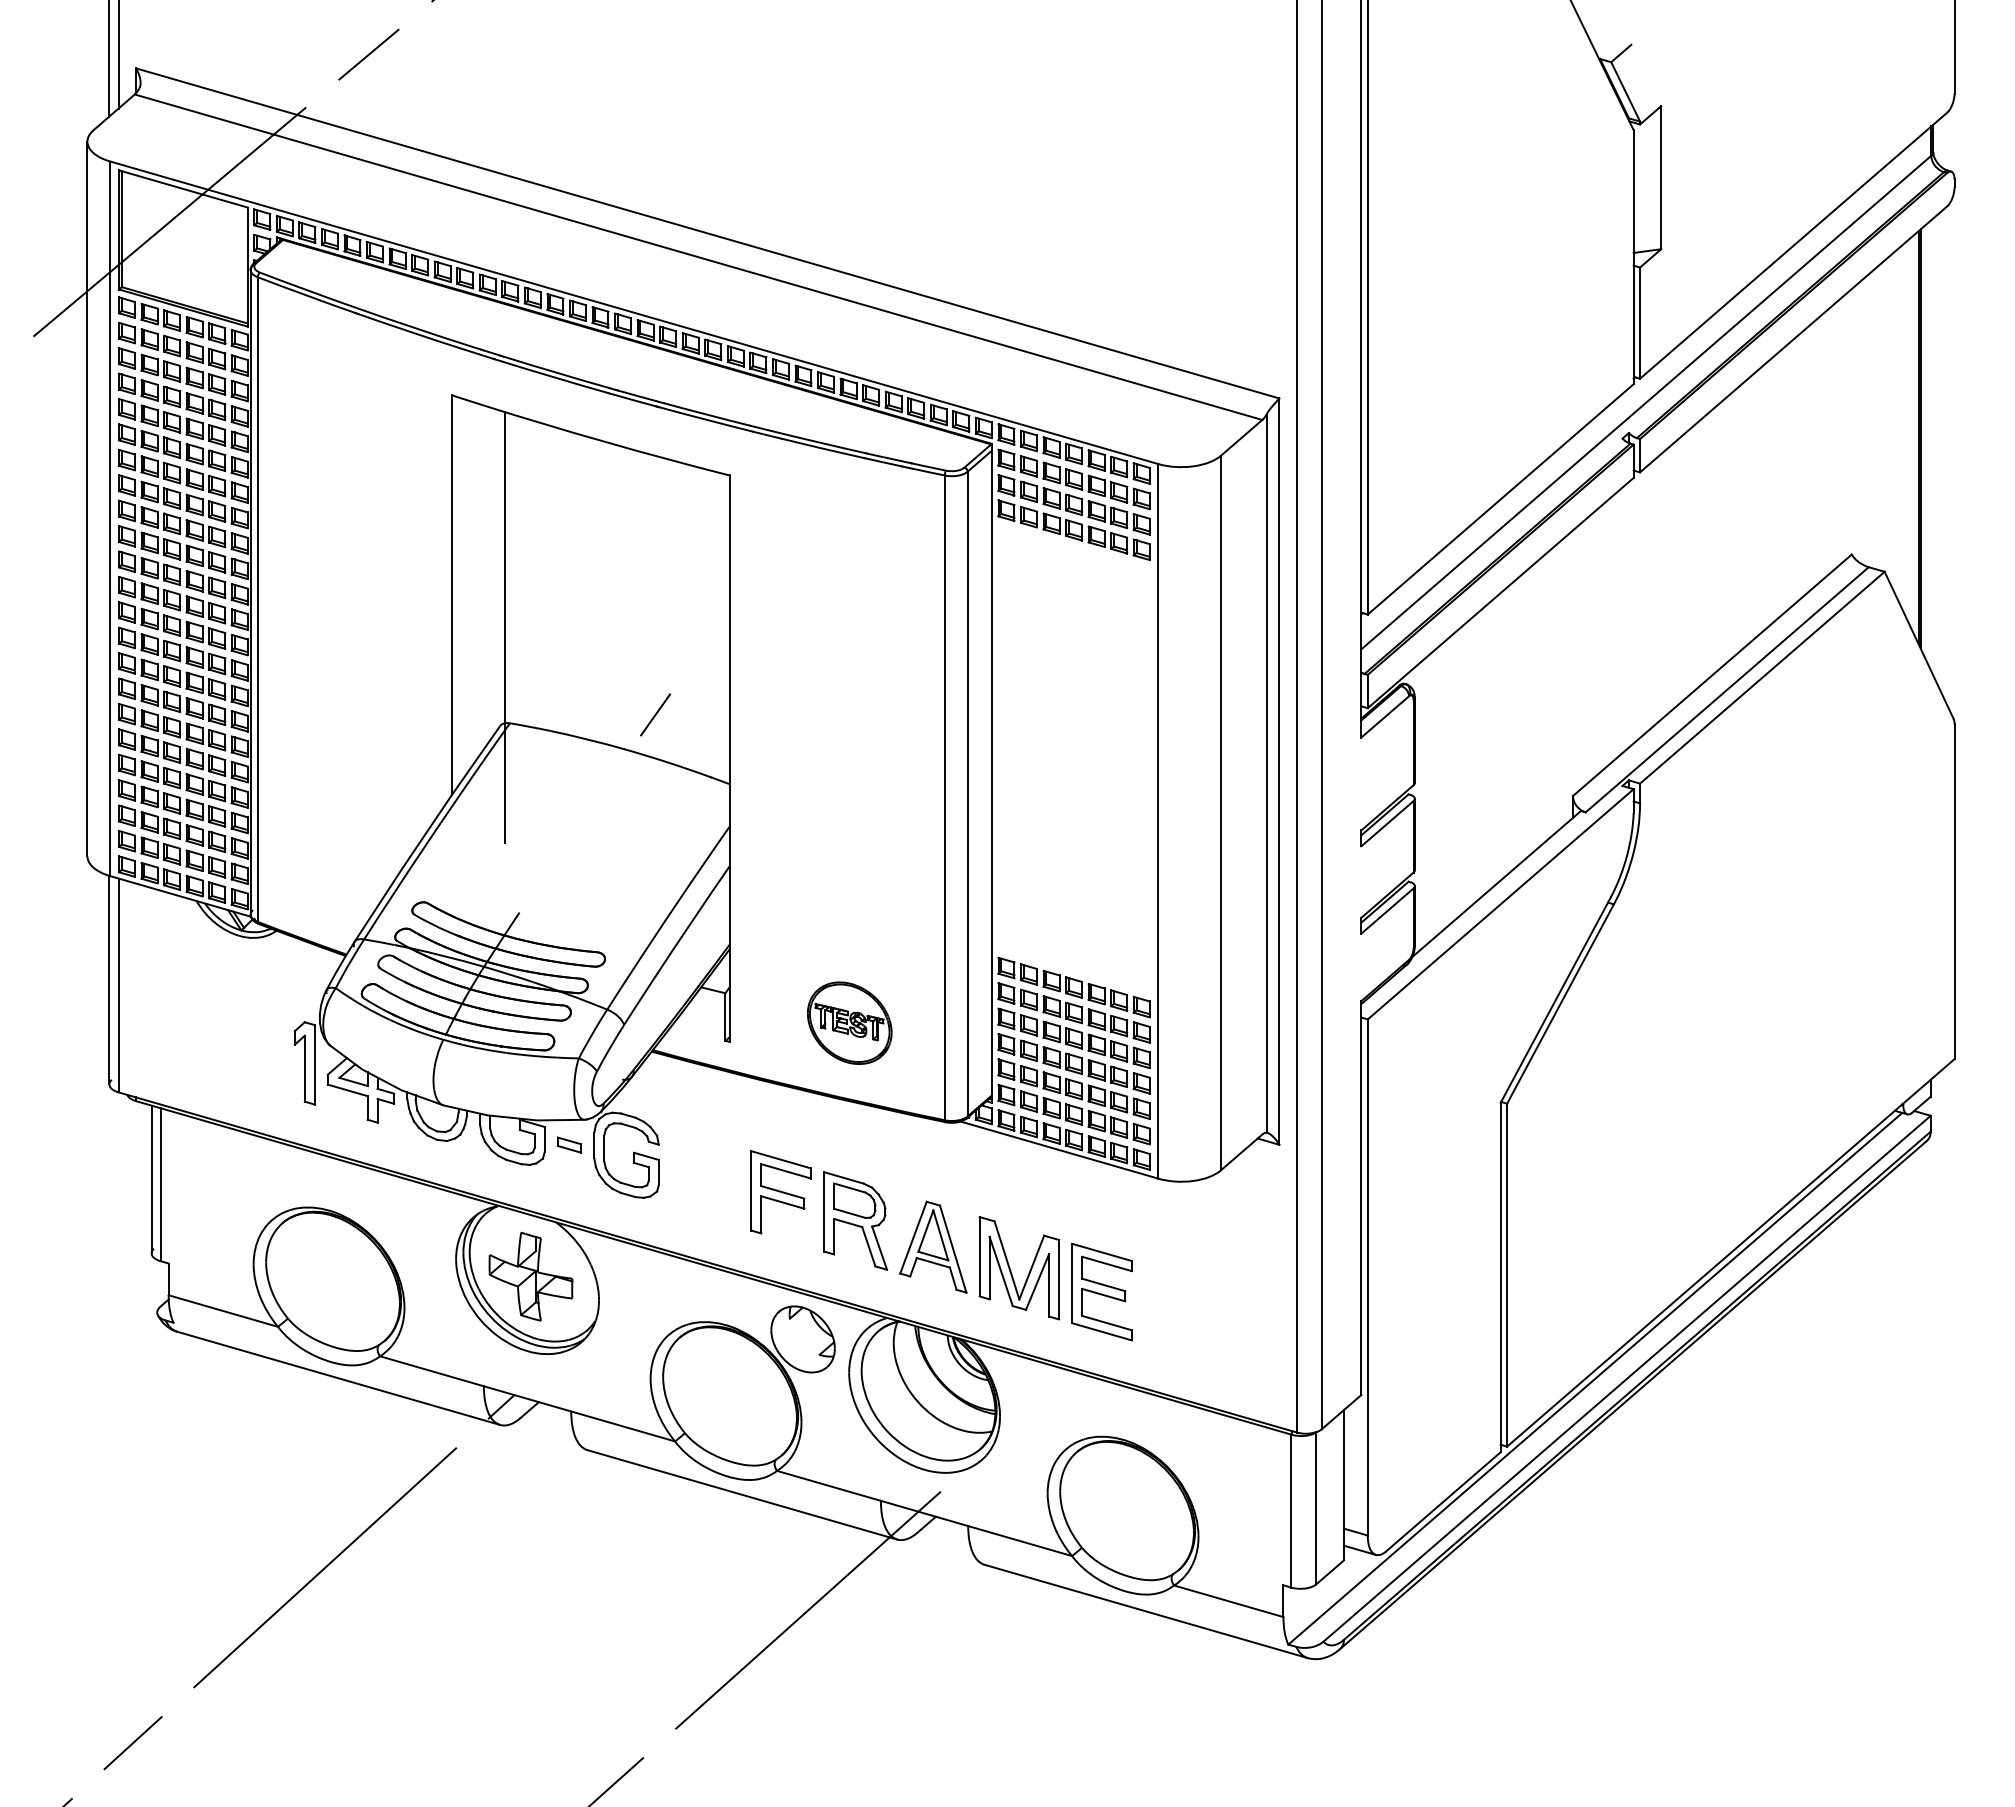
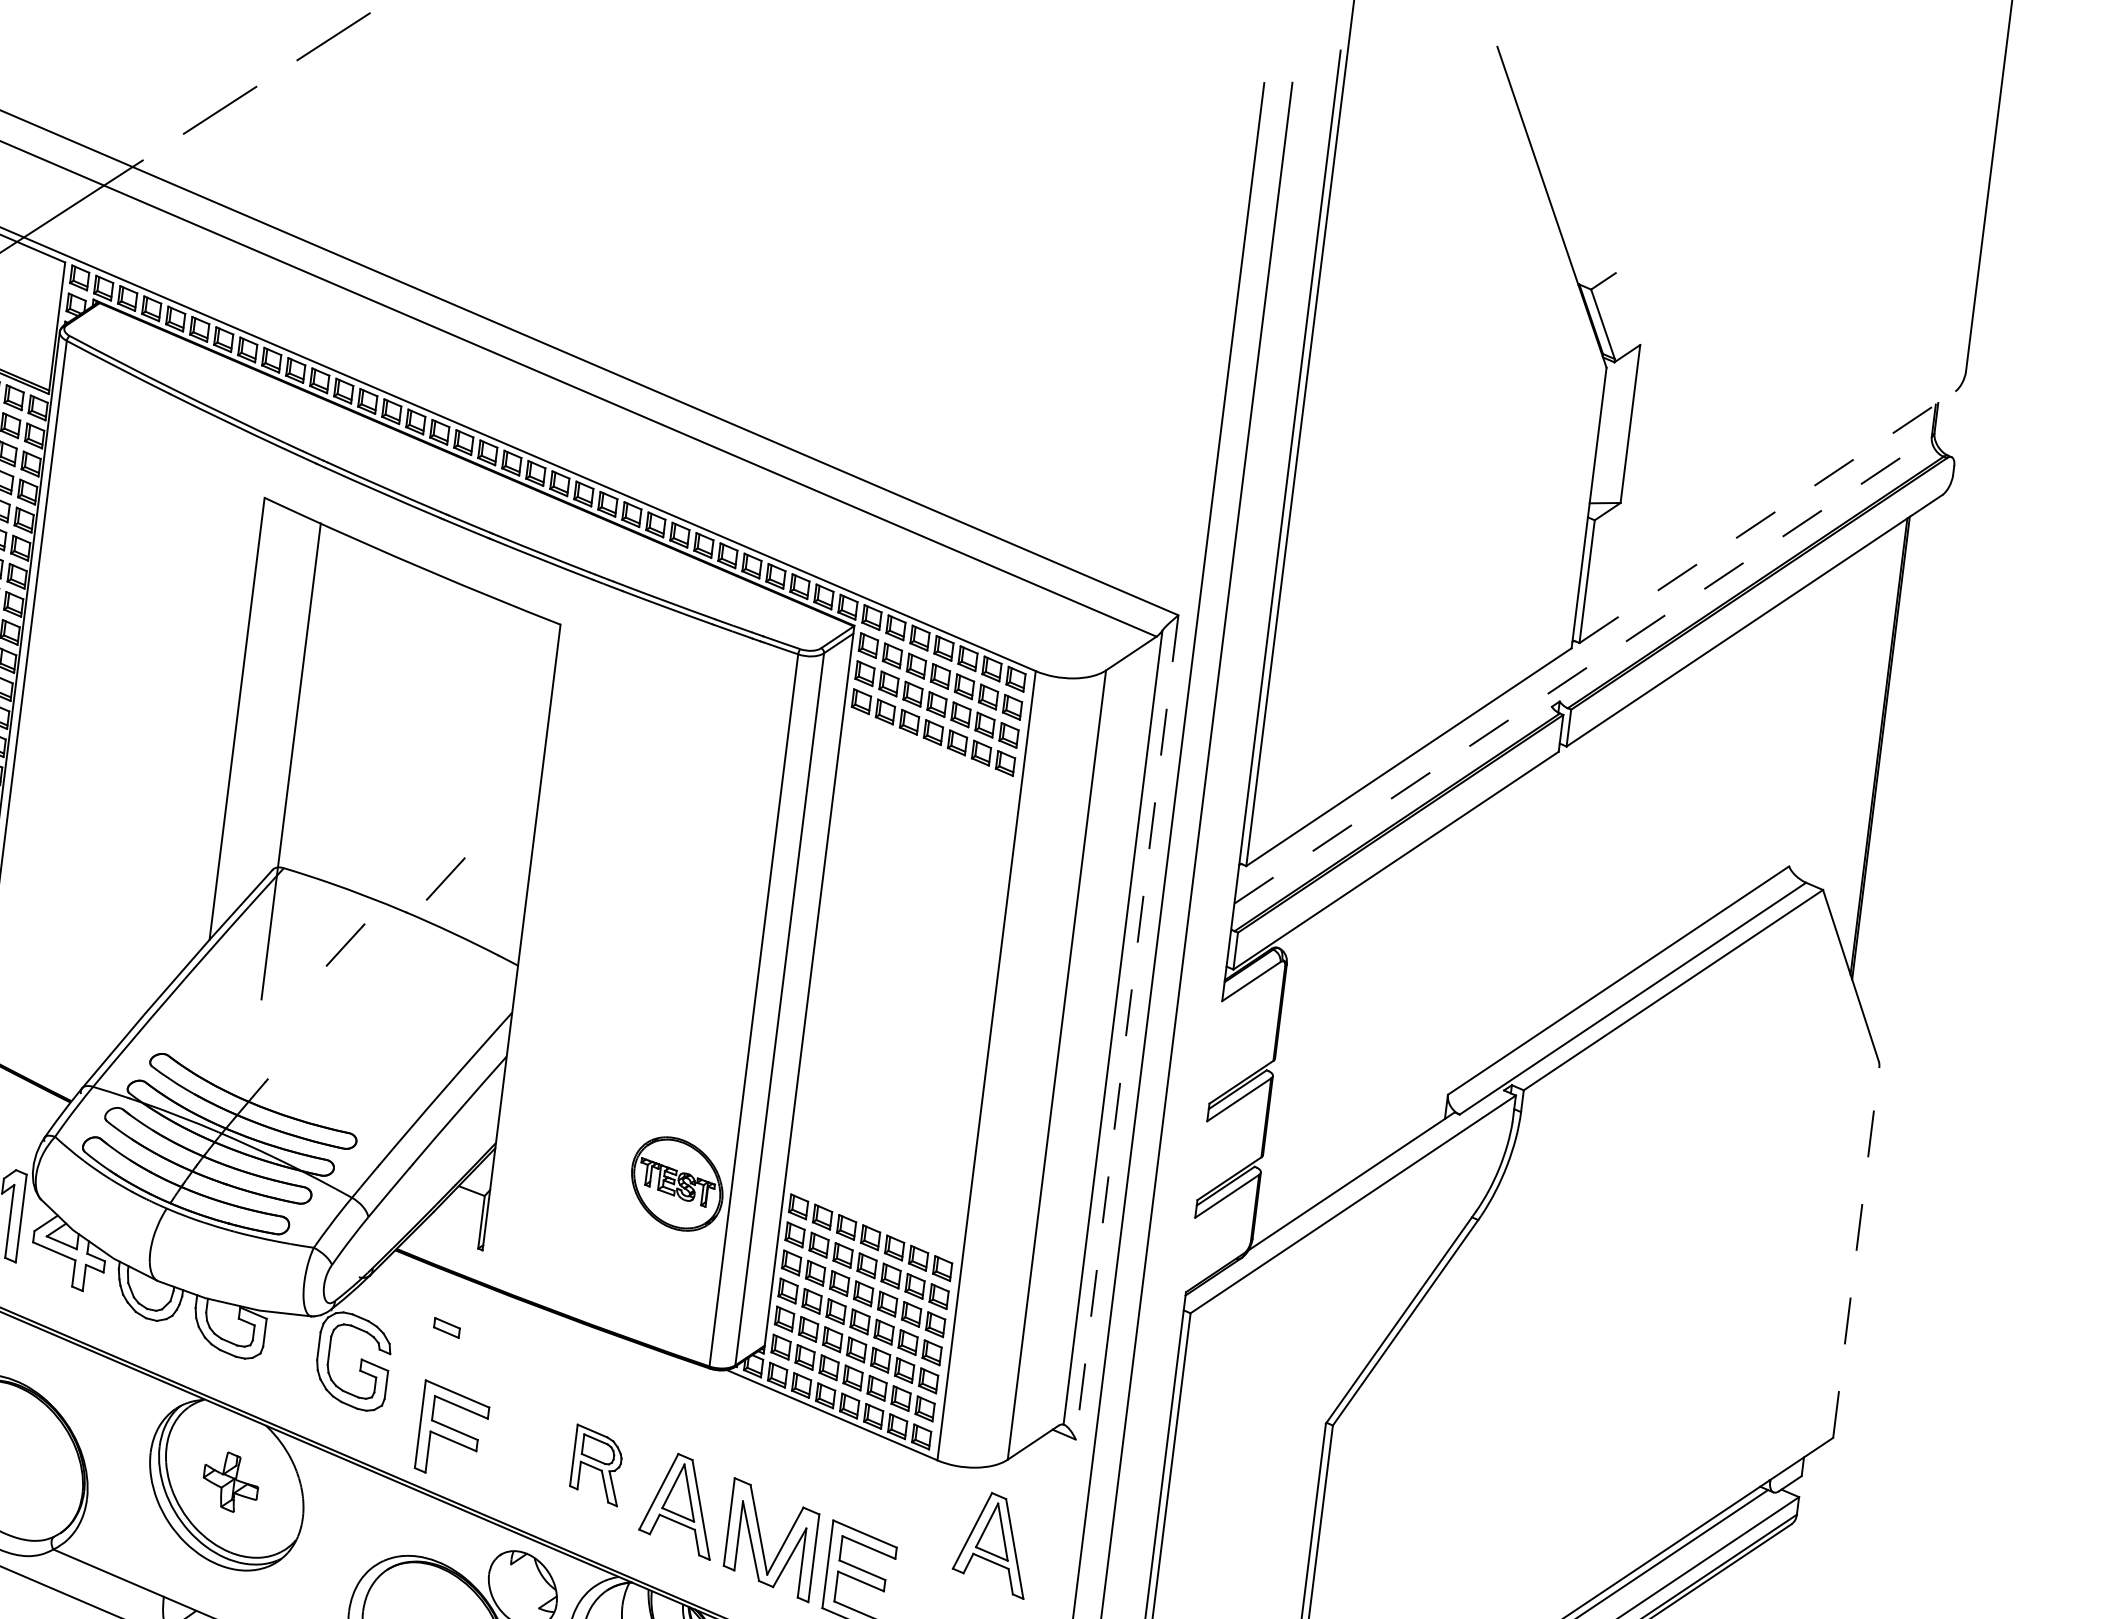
line: (1794, 245) -> (1768, 517), solid -> dashed
line: (1646, 402) -> (1583, 670), solid -> dashed
line: (1279, 772) -> (1127, 1028), solid -> dashed
line: (573, 784) -> (345, 944), added
line: (1954, 891) -> (1856, 1252), solid -> dashed
part: (849, 1022) -> (677, 1183), moved
part: (568, 1144) -> (446, 1327), moved
part: (780, 1192) -> (452, 1430), moved
part: (855, 1220) -> (597, 1464), size x0.7
part: (1217, 1246) -> (993, 1543), added
part: (530, 1276) -> (230, 1482), size x0.6

